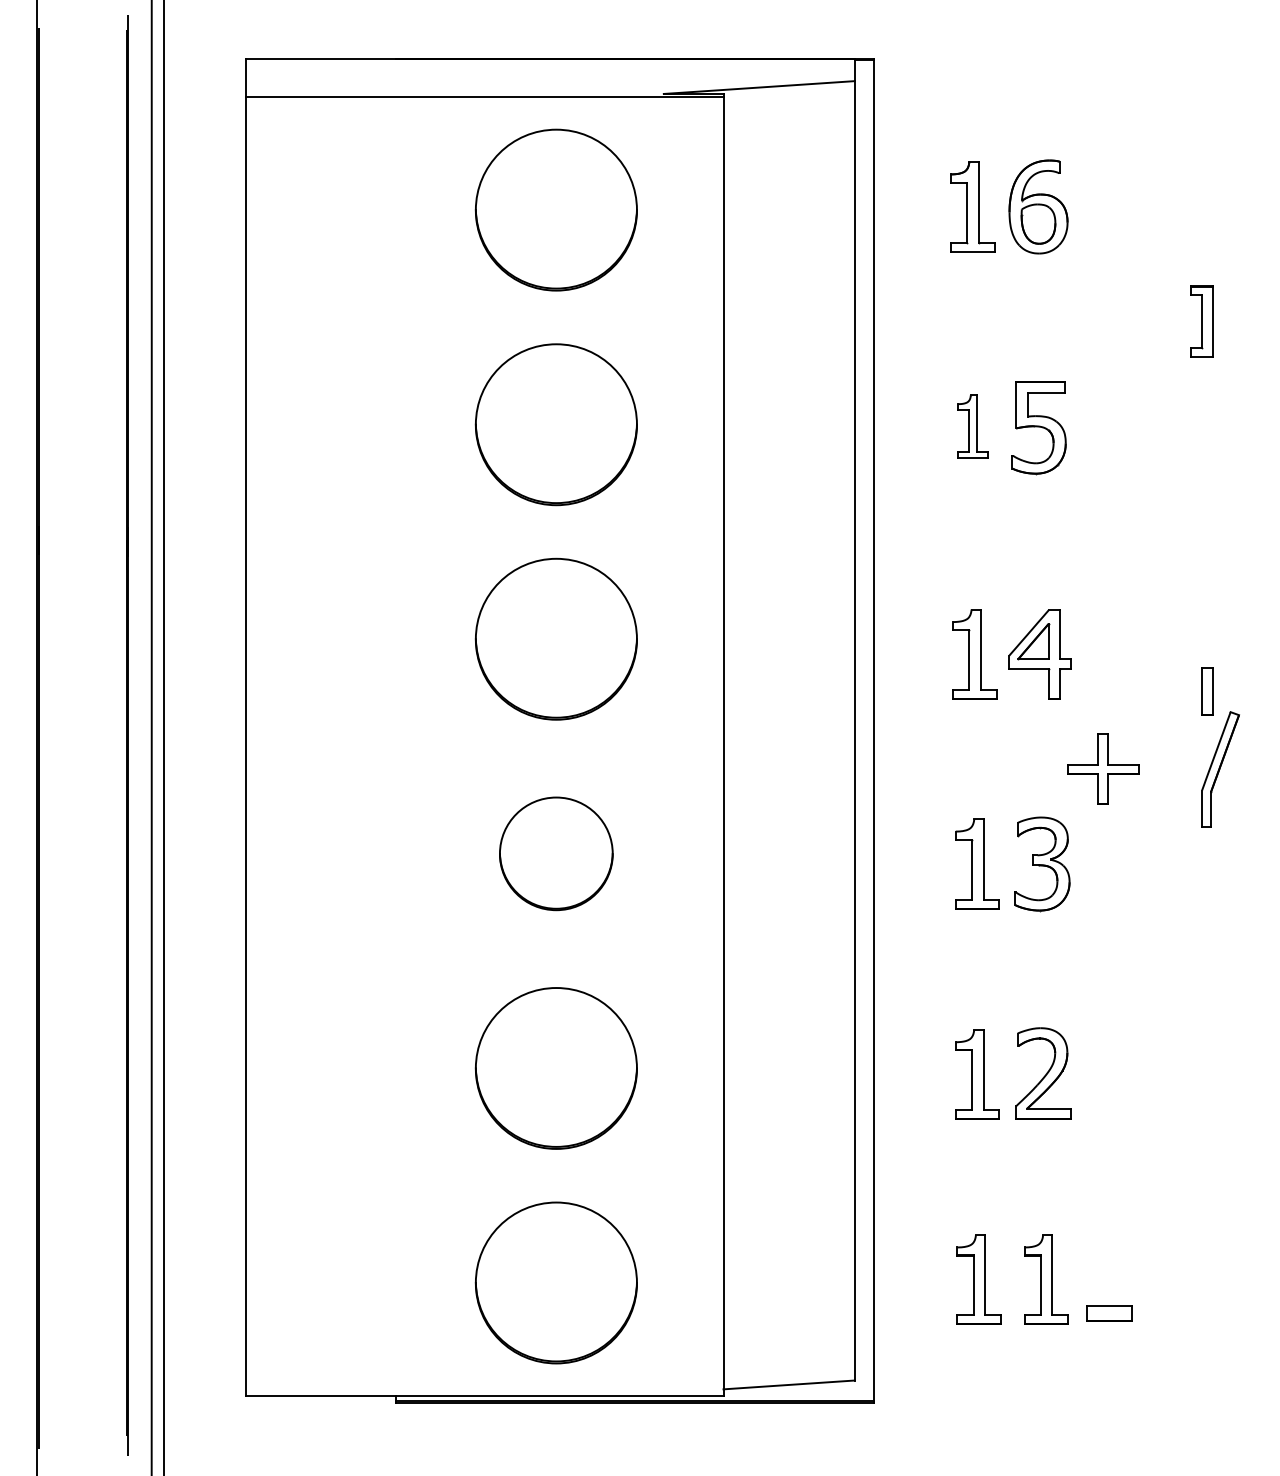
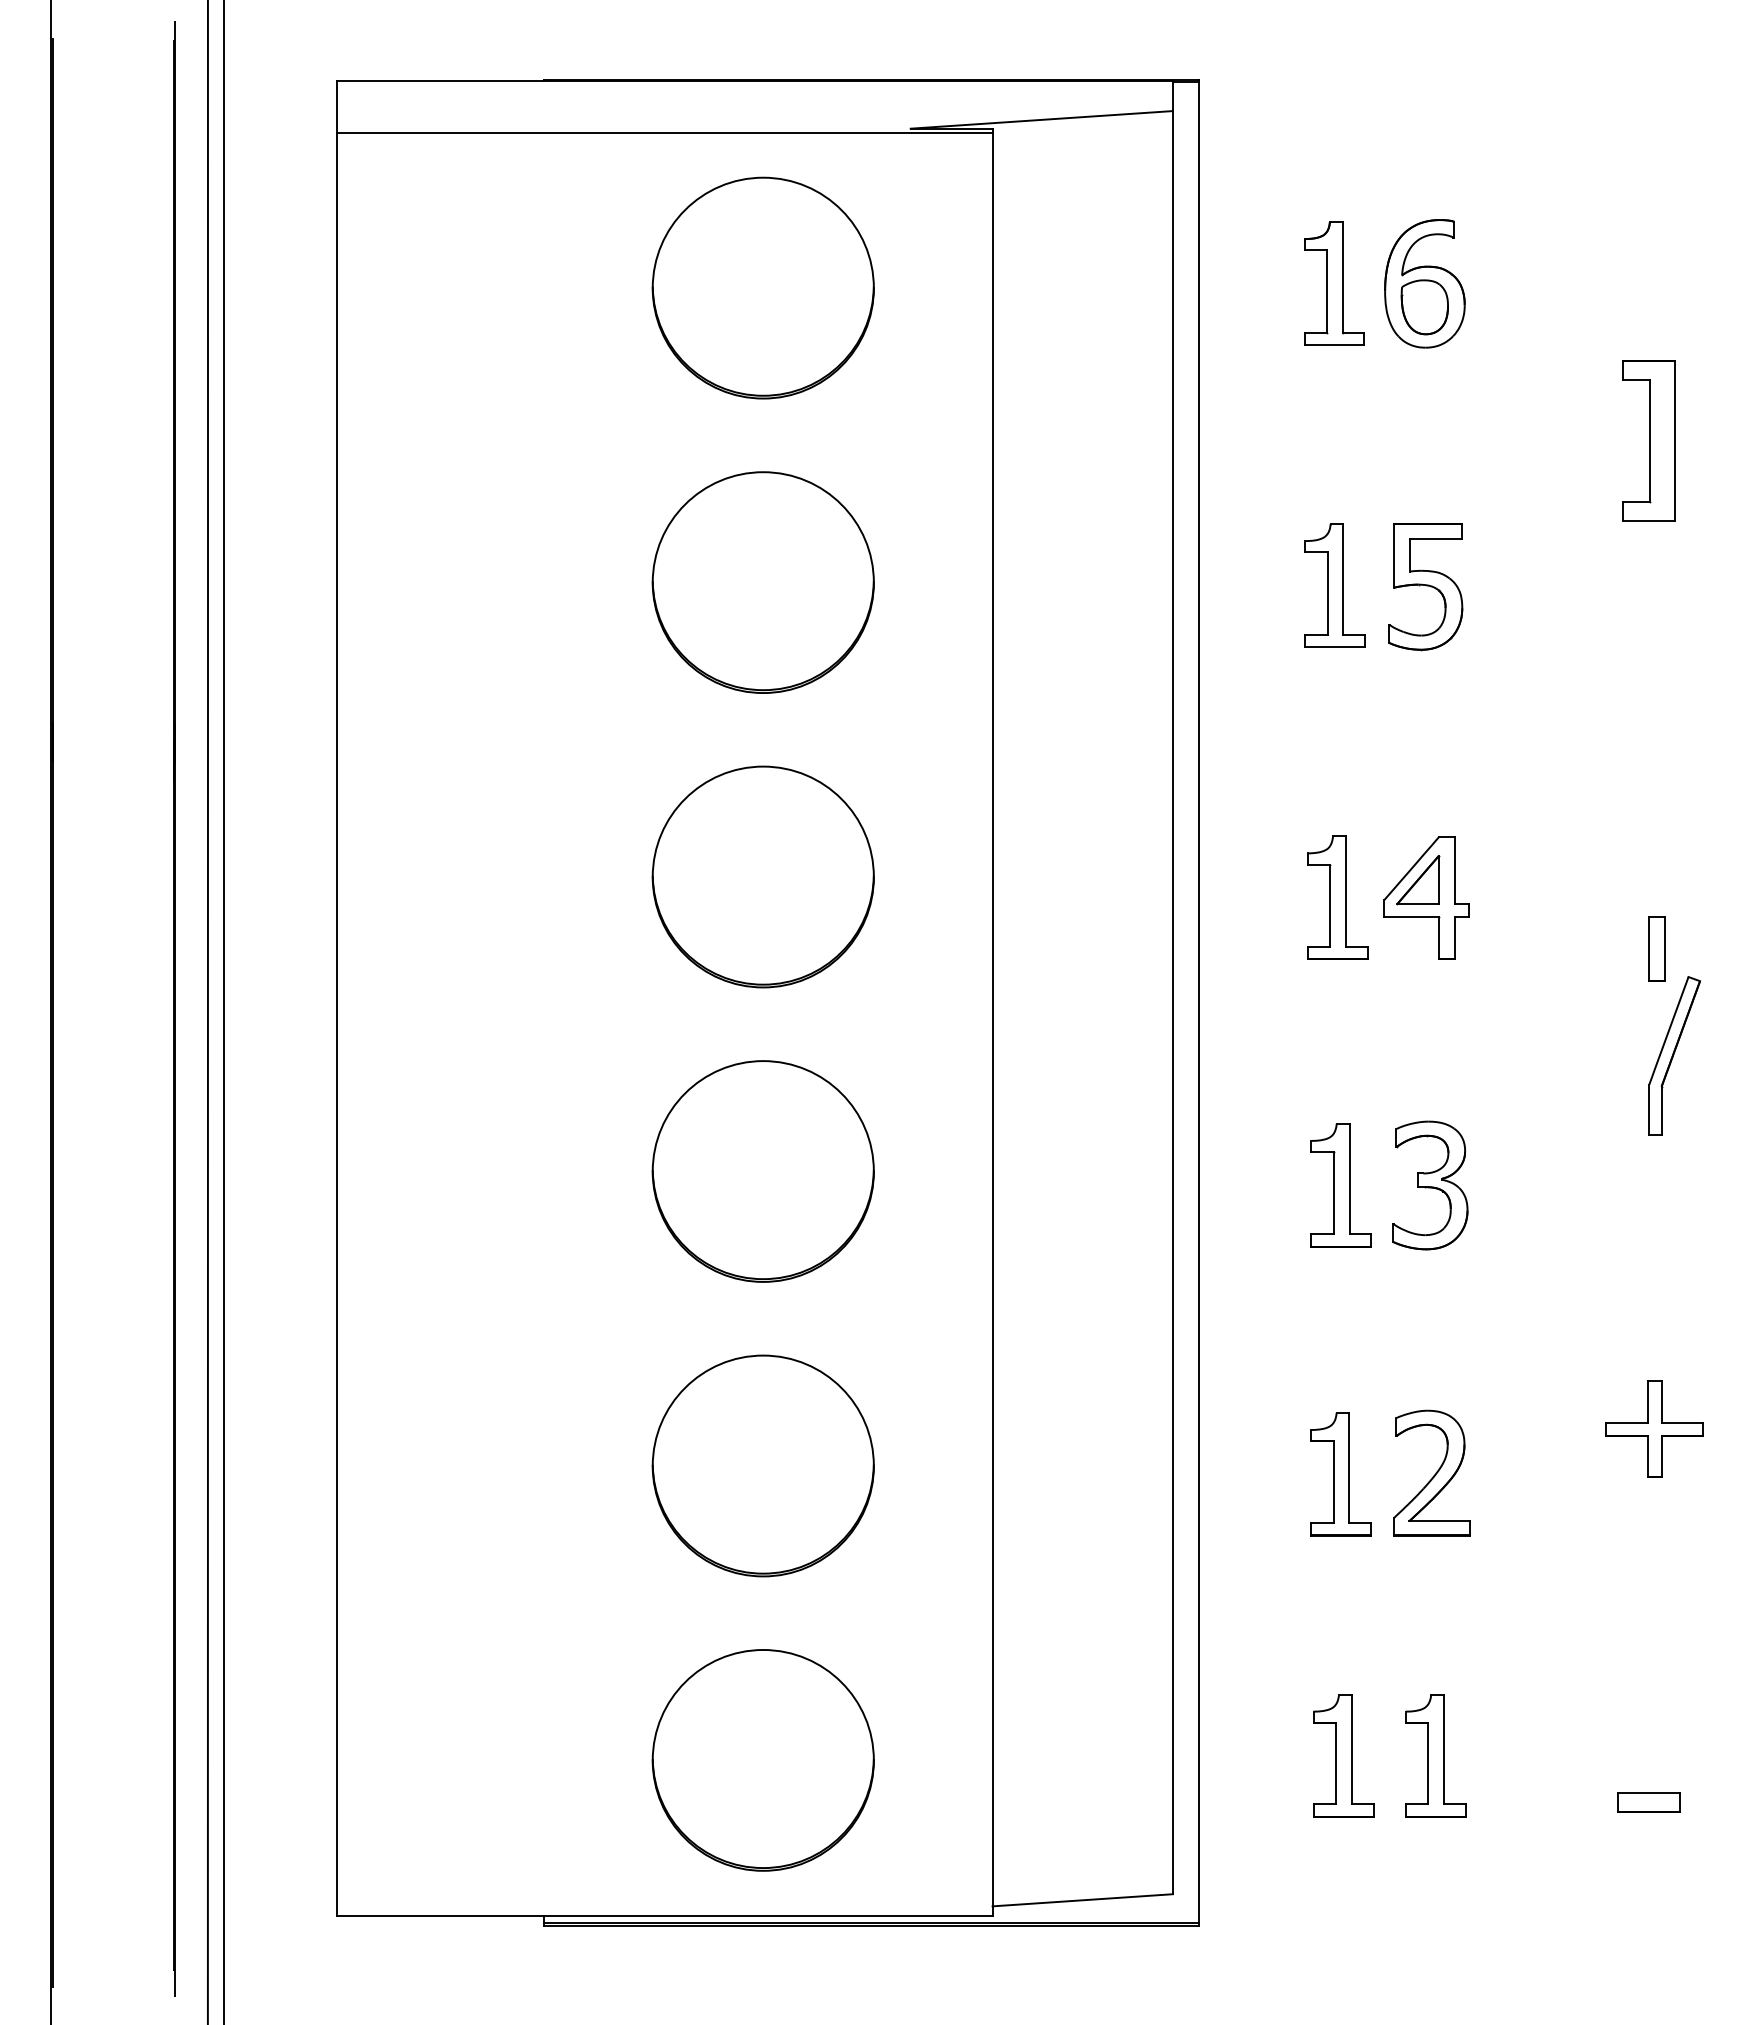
part: (1201, 321) -> (1648, 440), size x1.67
part: (972, 426) -> (1334, 585), size x1.43
part: (1103, 768) -> (1654, 1428), moved
part: (555, 853) -> (762, 1171), size x1.43
part: (1109, 1313) -> (1648, 1802), moved

